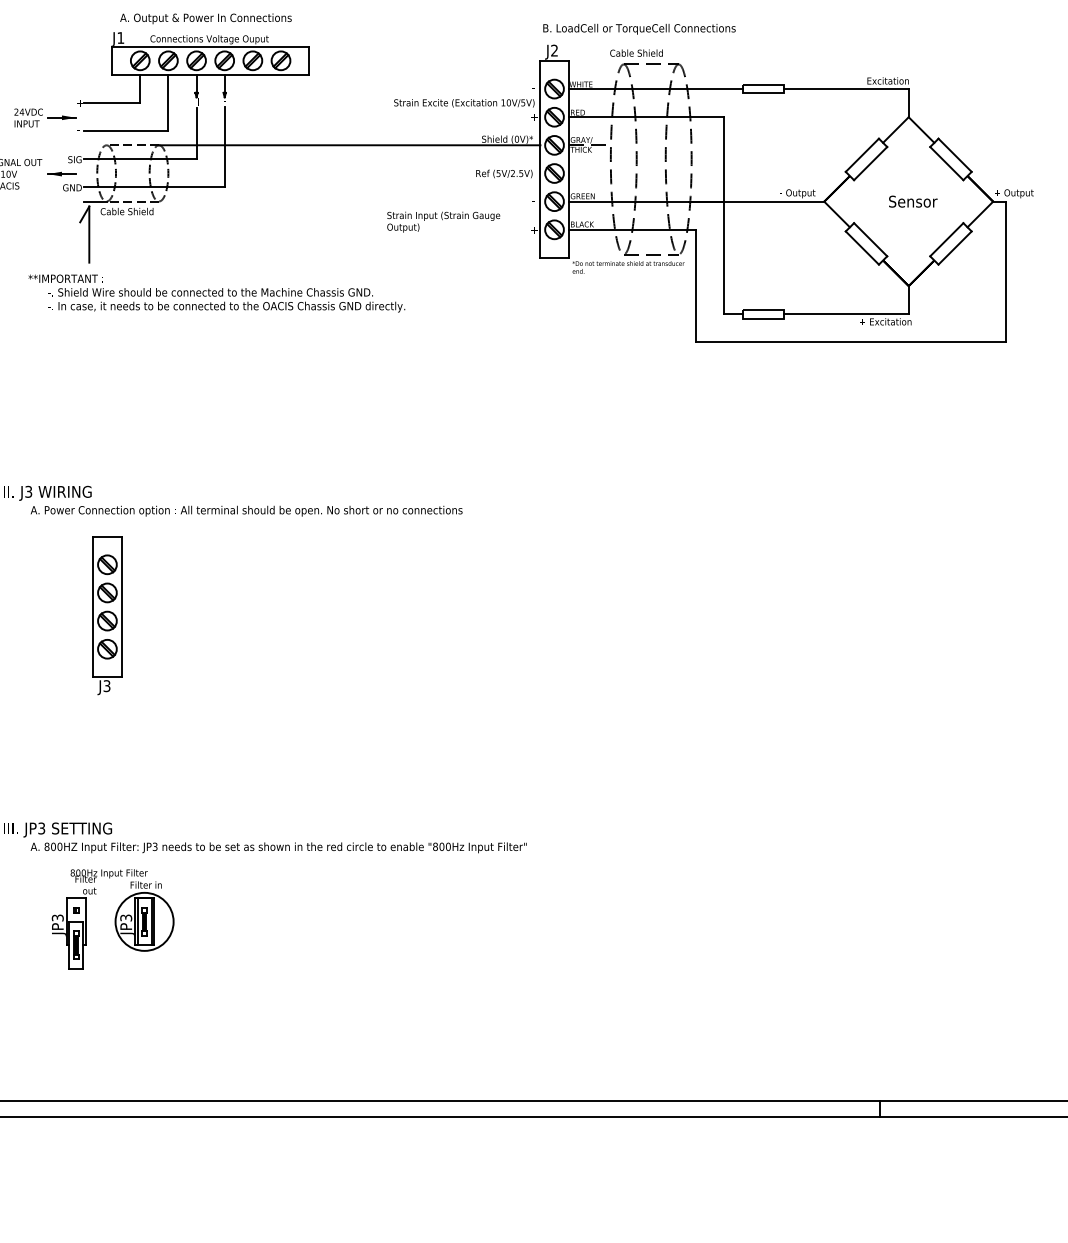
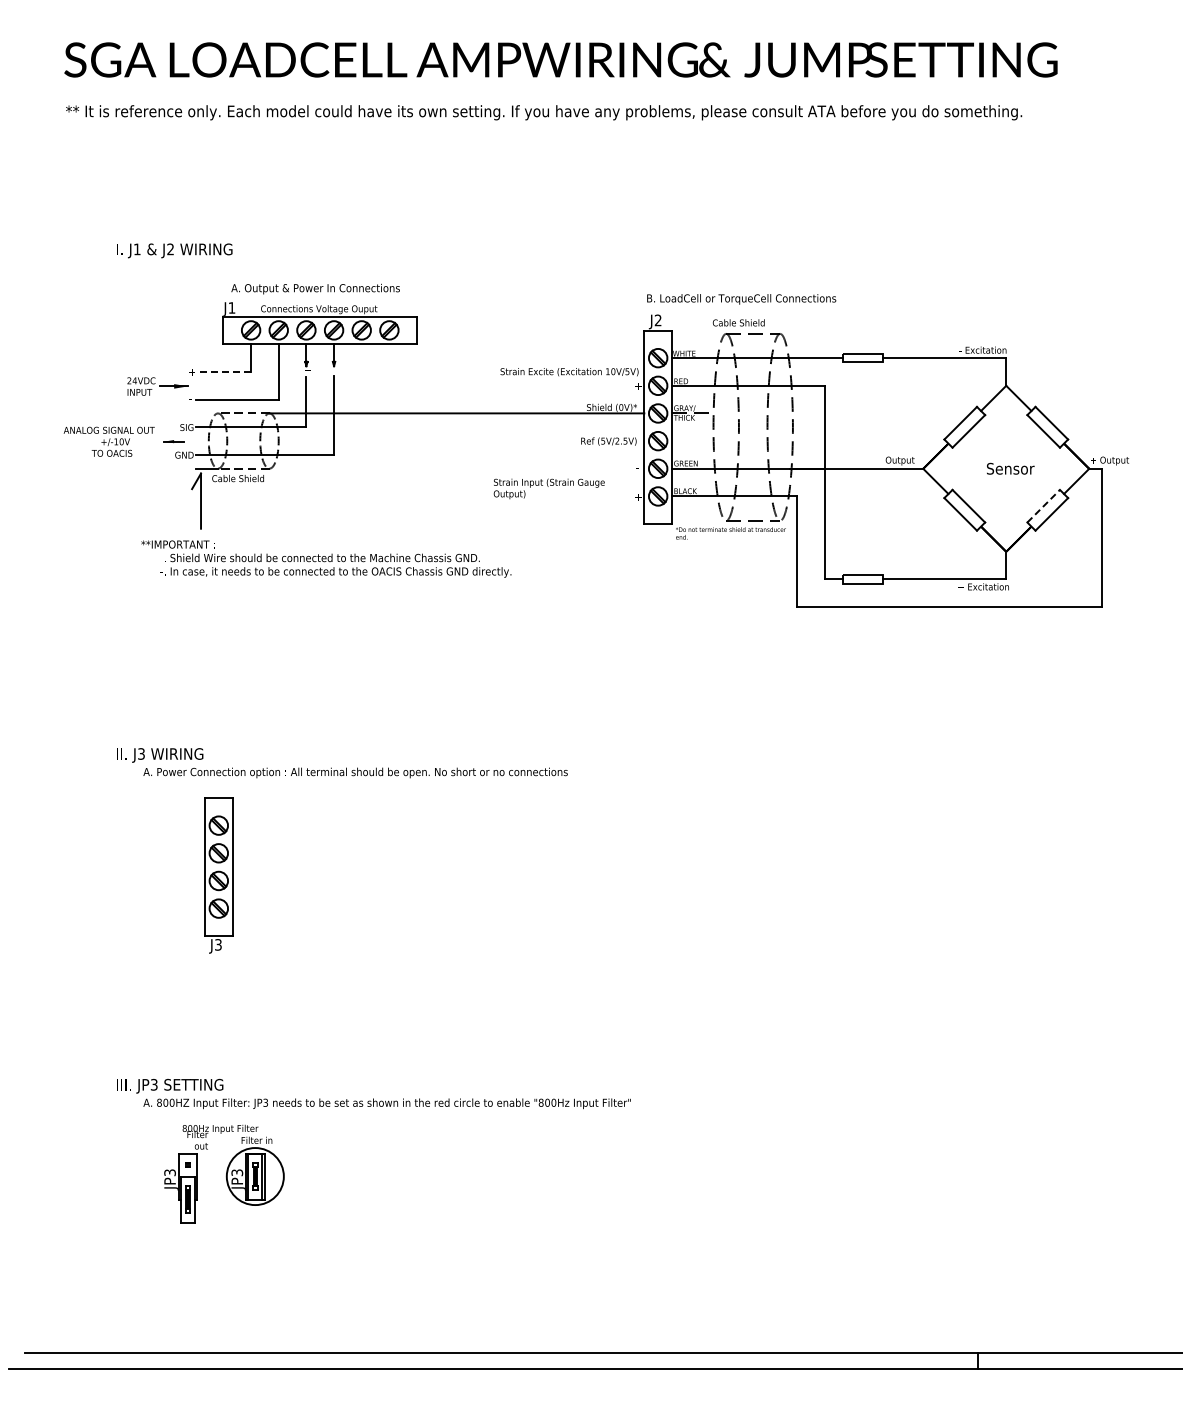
line: (112, 102) -> (223, 371), solid -> dashed
part: (61, 173) -> (173, 441), size x0.7
line: (947, 239) -> (1044, 505), solid -> dashed

